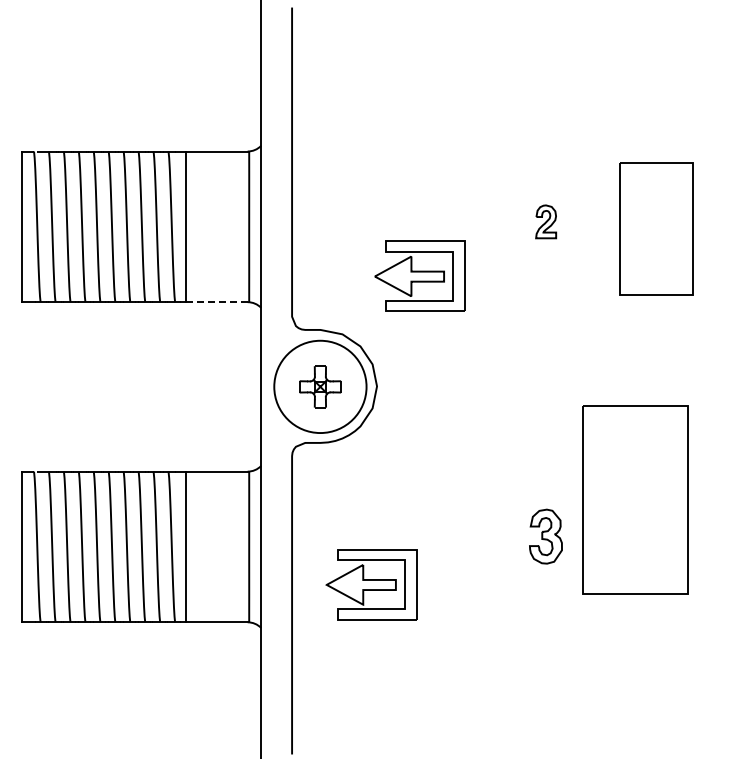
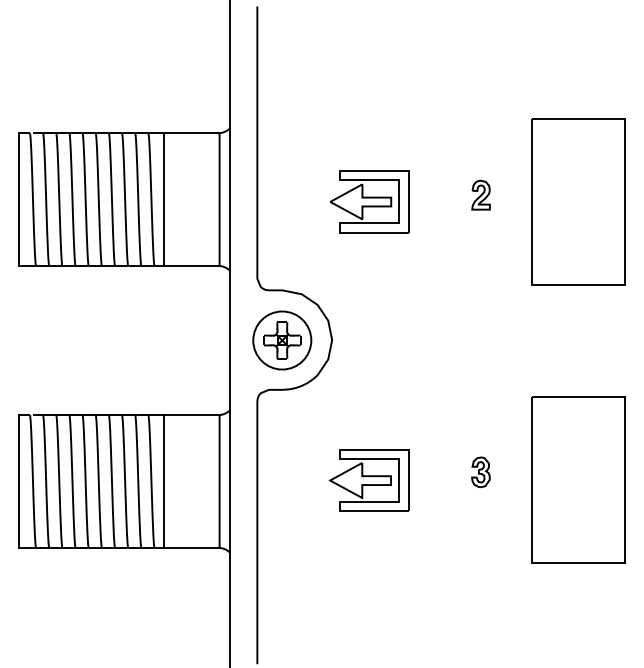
part: (656, 228) -> (578, 201), size x1.43
part: (419, 275) -> (369, 201), moved
line: (217, 302) -> (191, 266), dashed -> solid
circle: (320, 386) -> (282, 340), size x0.71
part: (635, 499) -> (578, 480), moved
part: (545, 536) -> (480, 472), size x0.62
part: (371, 584) -> (369, 480), moved

